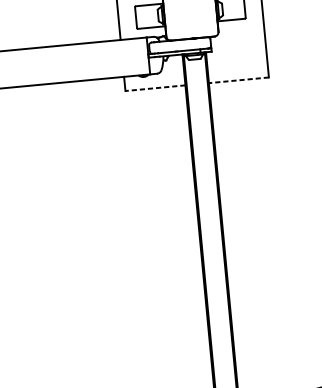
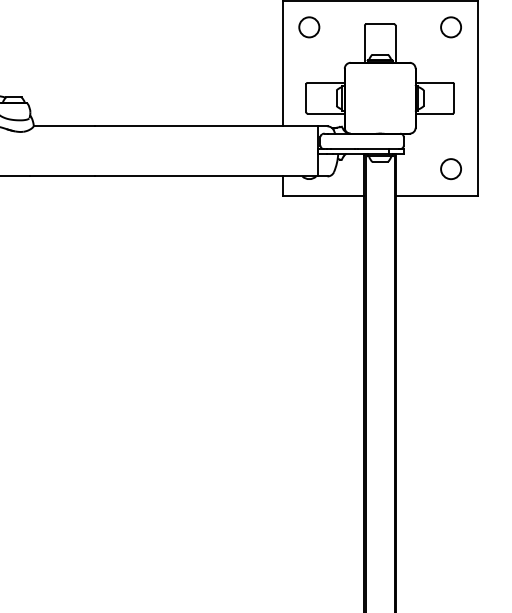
circle: (247, 60) -> (450, 169), added
line: (238, 80) -> (436, 195), dashed -> solid
line: (155, 88) -> (323, 195), dashed -> solid

